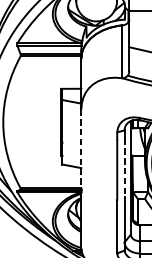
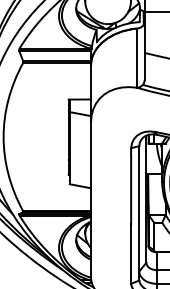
line: (80, 149) -> (90, 167), dashed -> solid
line: (124, 168) -> (139, 188), dashed -> solid

